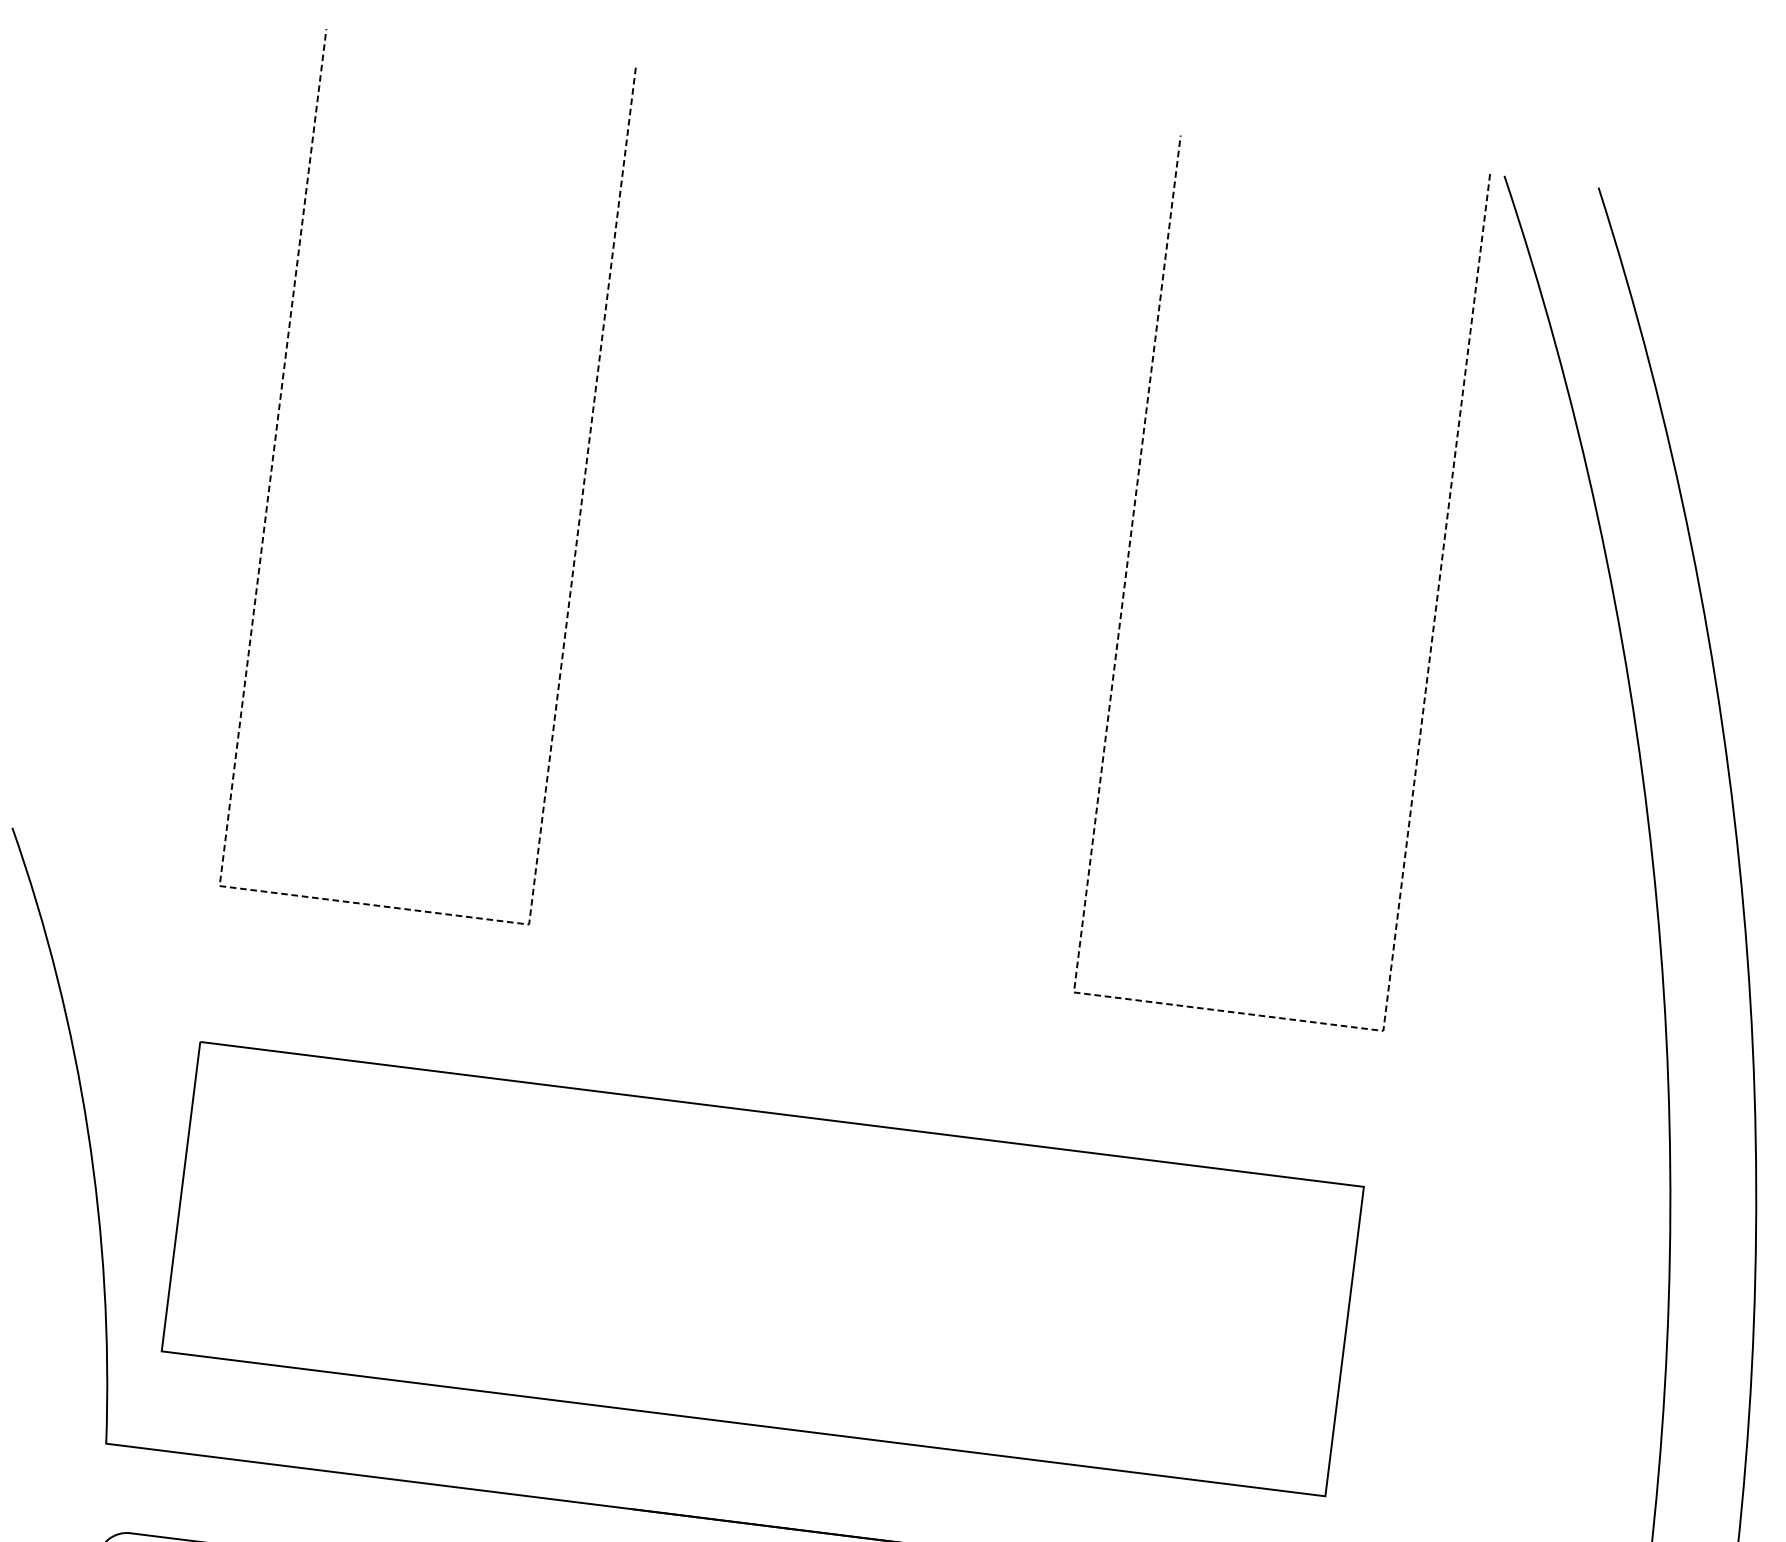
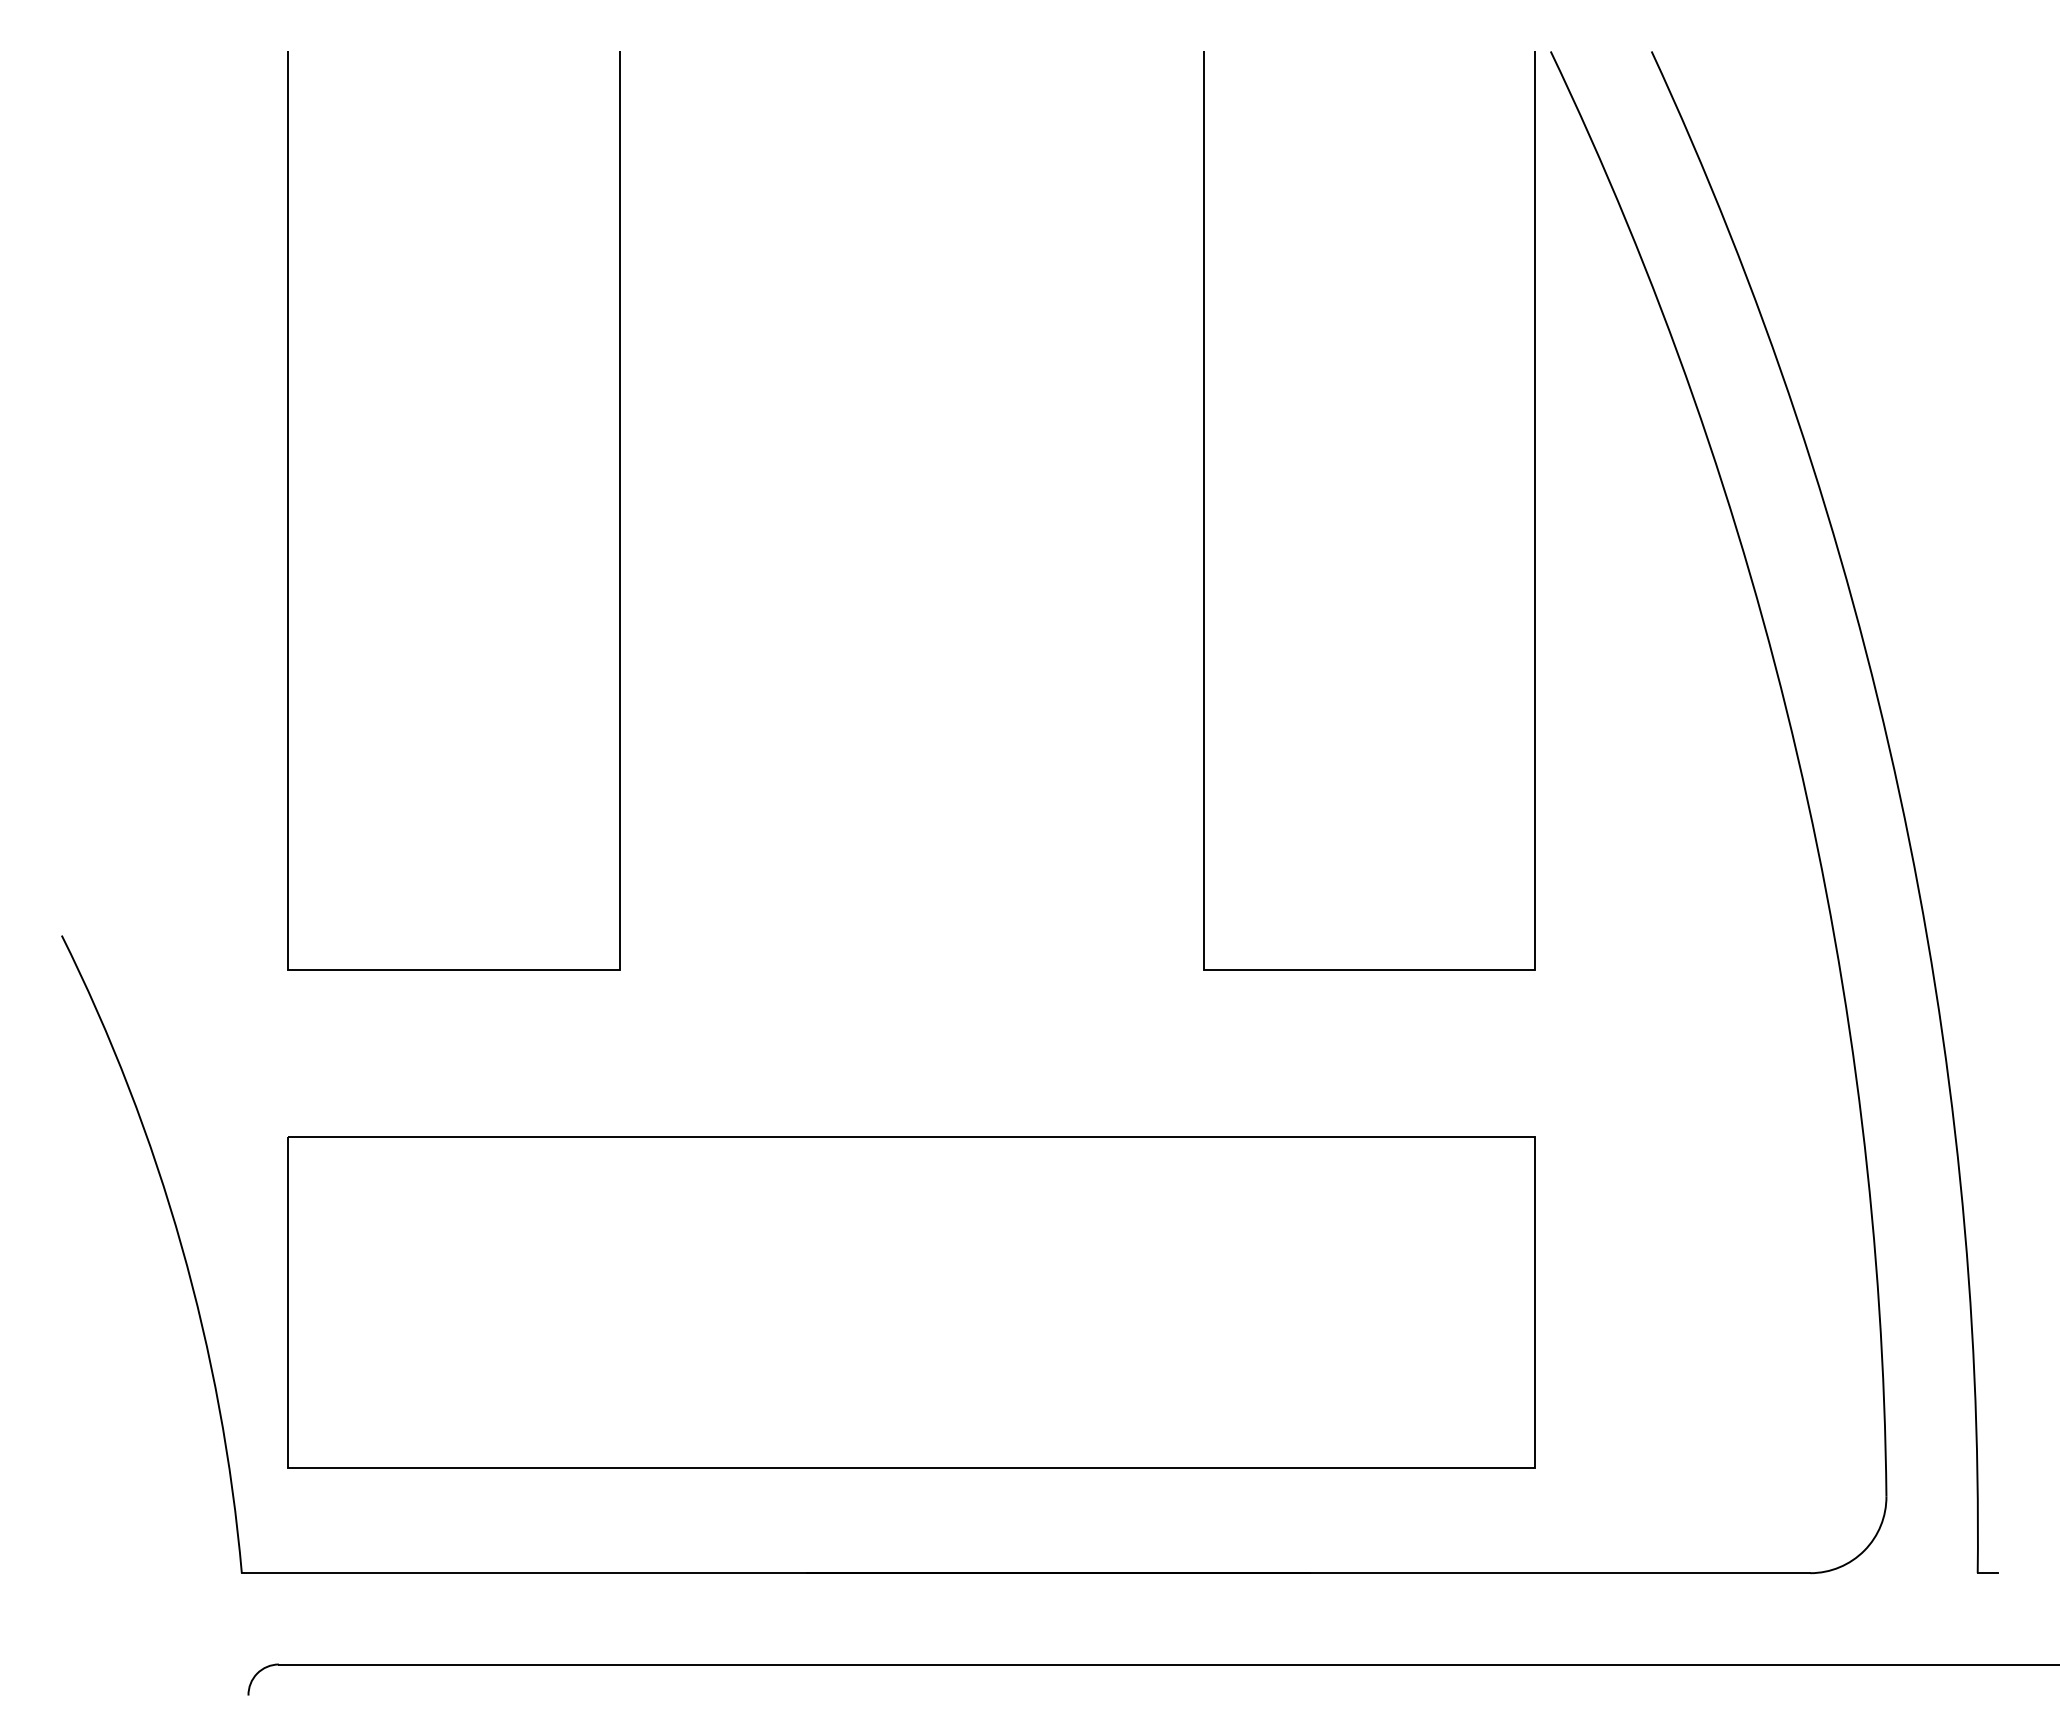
line: (374, 905) -> (454, 969), dashed -> solid
line: (1228, 1011) -> (1369, 969), dashed -> solid

